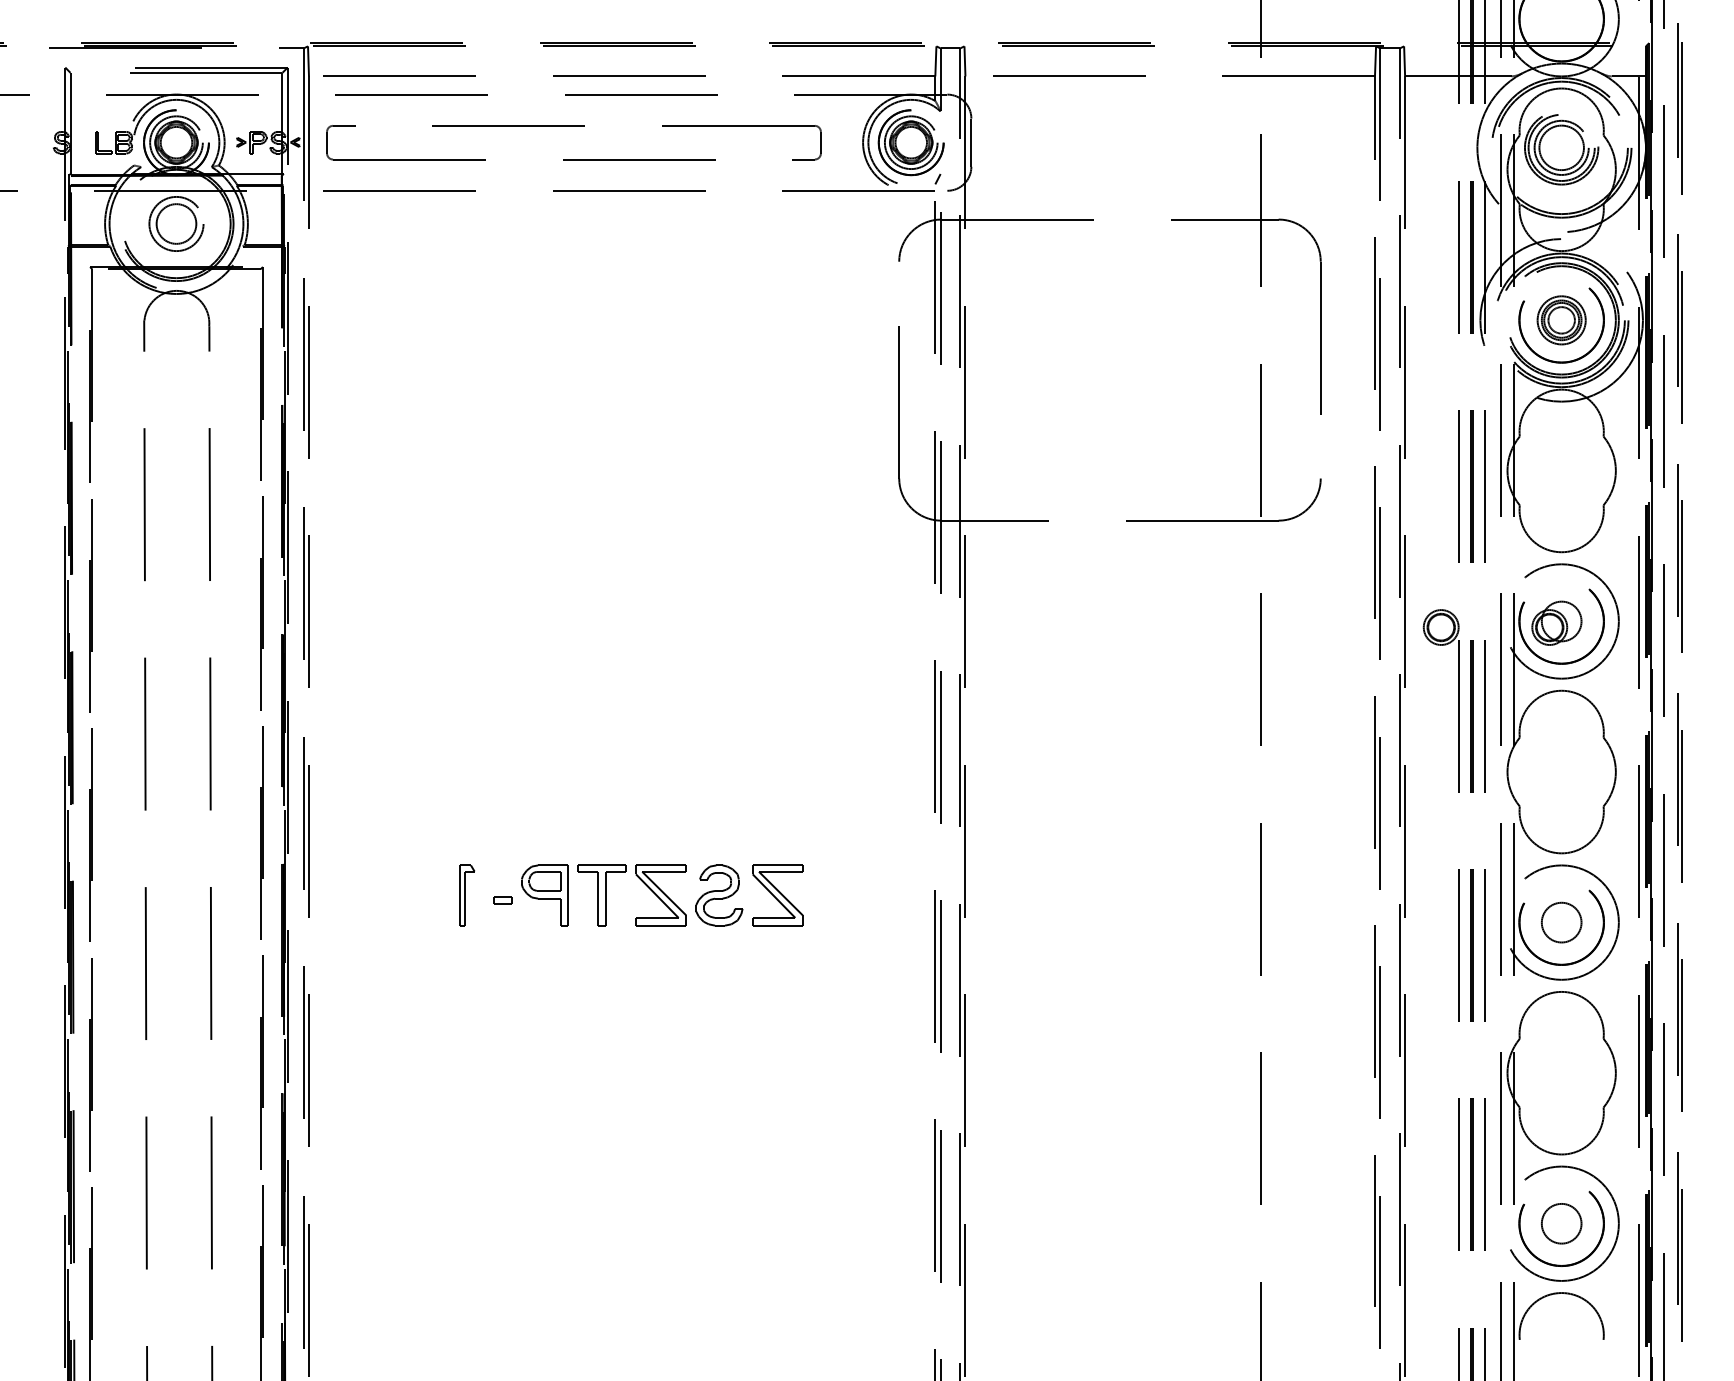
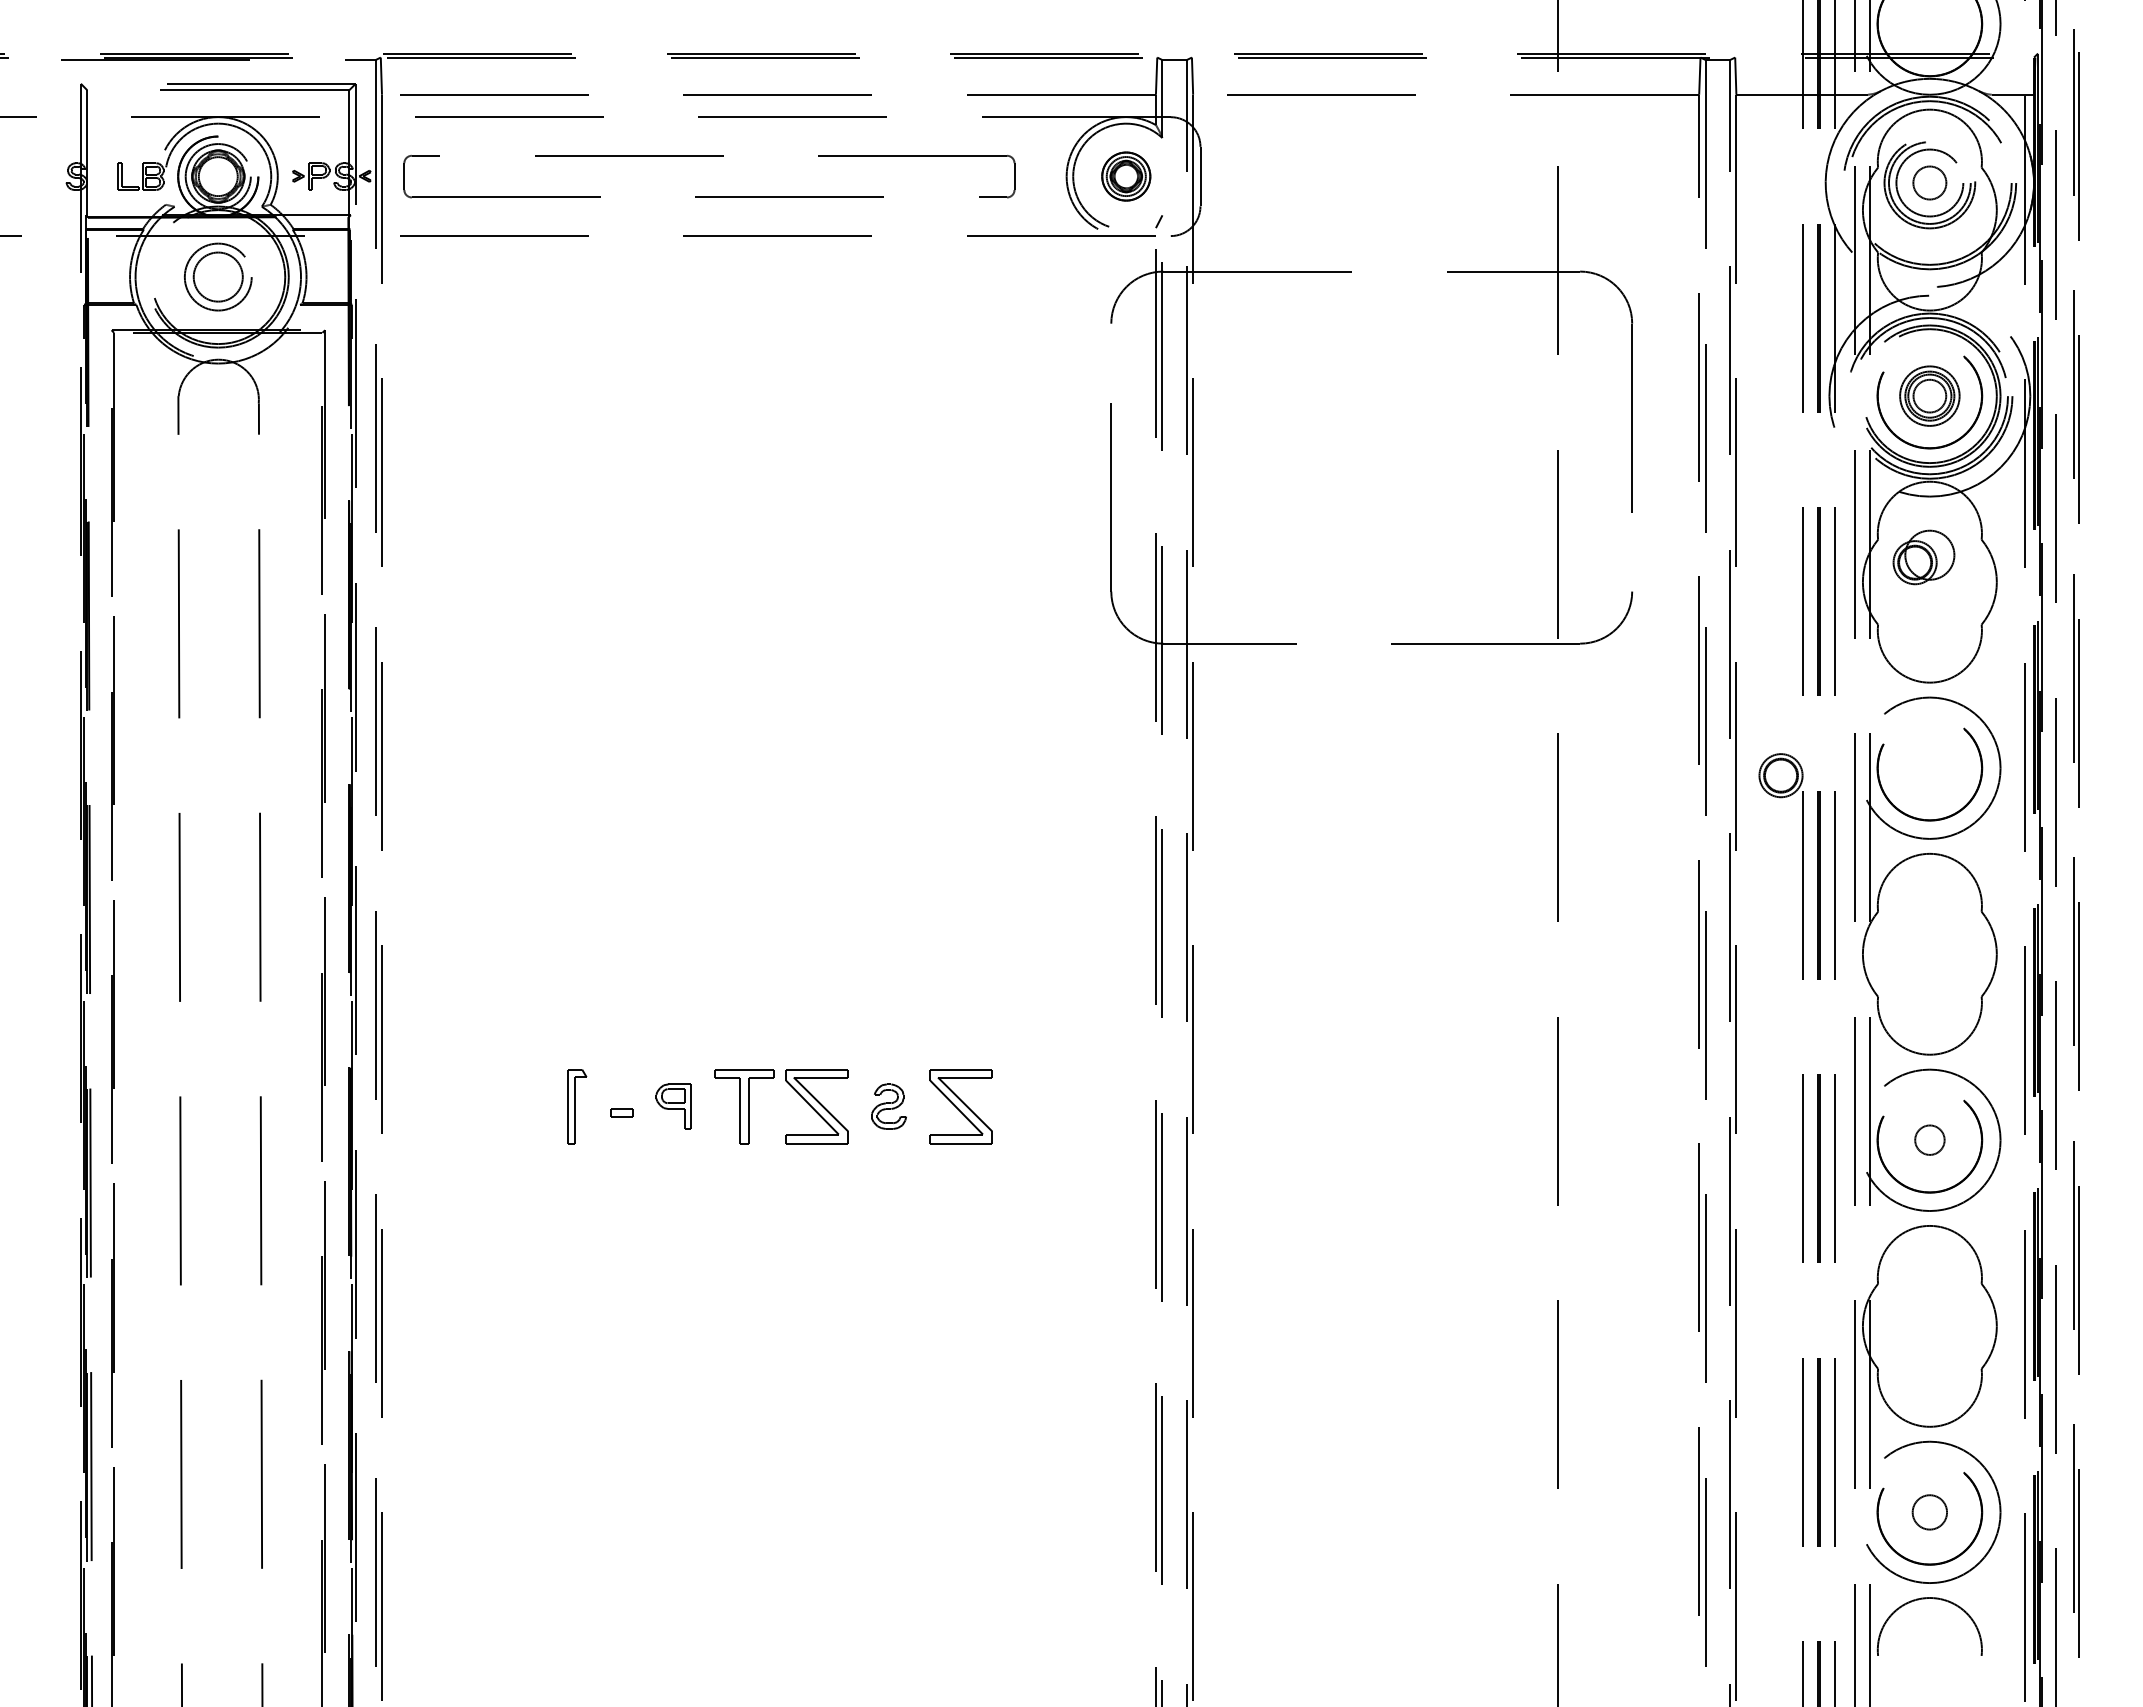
part: (911, 142) -> (1126, 176), size x0.6
circle: (1561, 147) -> (1929, 182), size x0.6
part: (1556, 623) -> (1923, 557), moved
part: (544, 895) -> (673, 1106), size x0.6
part: (718, 895) -> (888, 1106), size x0.6
circle: (1561, 921) -> (1929, 1139), size x0.6
circle: (1561, 1223) -> (1929, 1511), size x0.7

